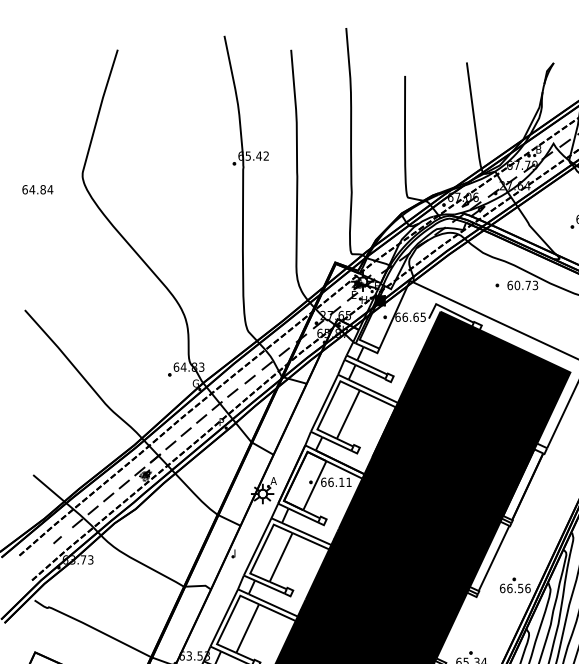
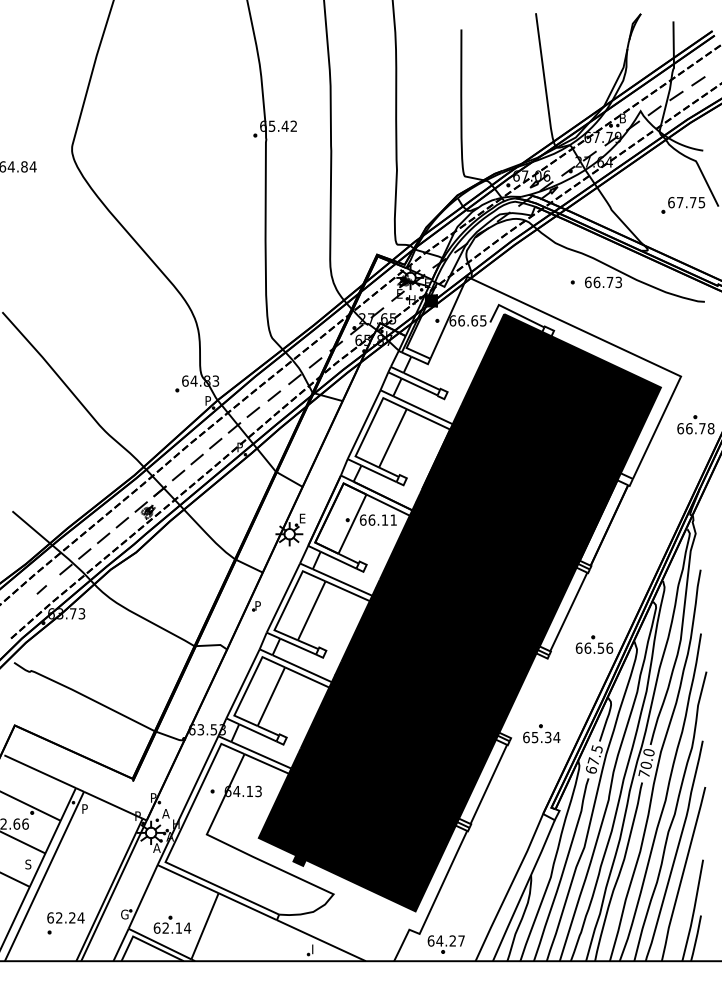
text: (517, 284) -> (596, 281), 60.73 -> 66.73
text: (195, 383) -> (208, 400), G -> P
text: (273, 480) -> (302, 518), A -> E
text: (237, 551) -> (258, 603), I -> P

